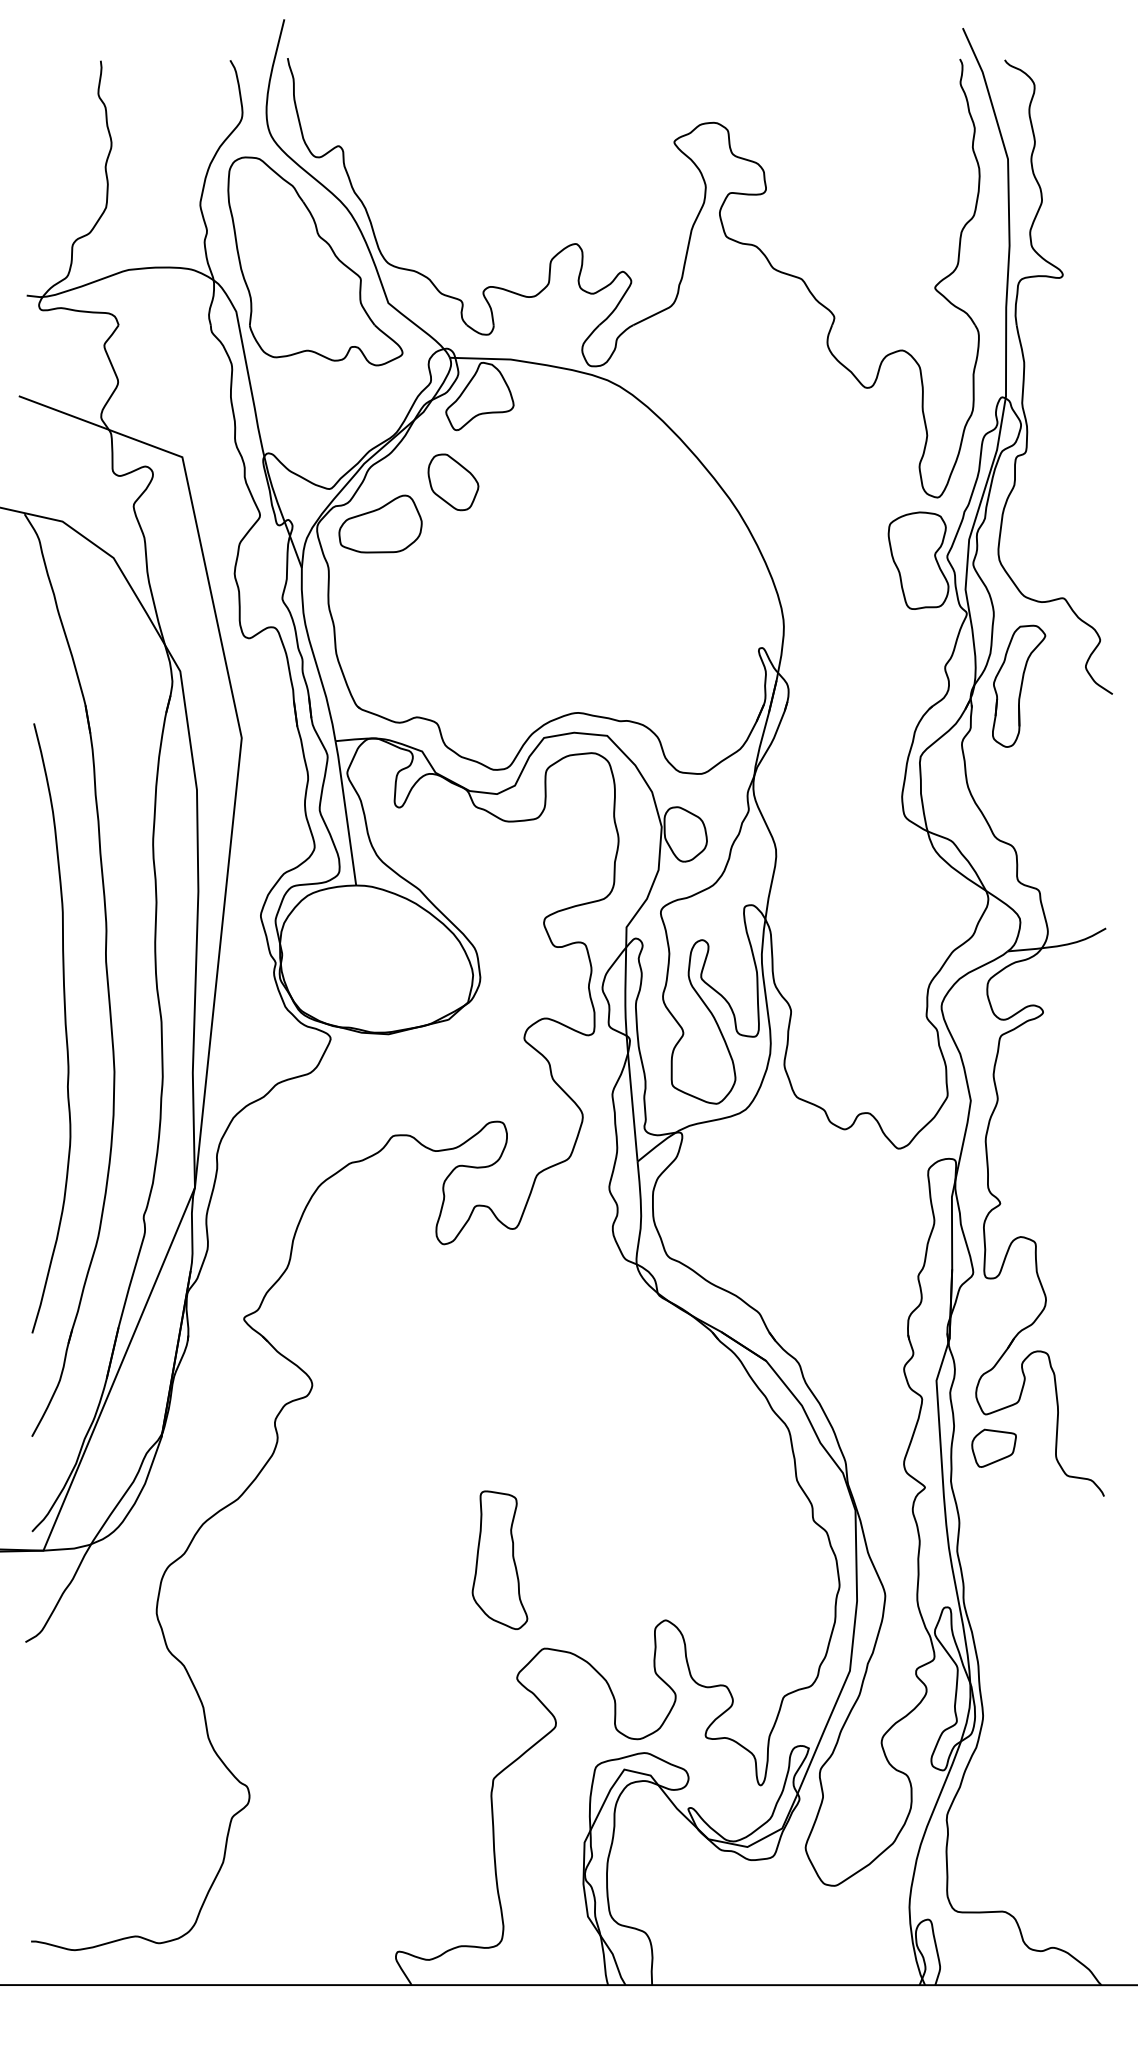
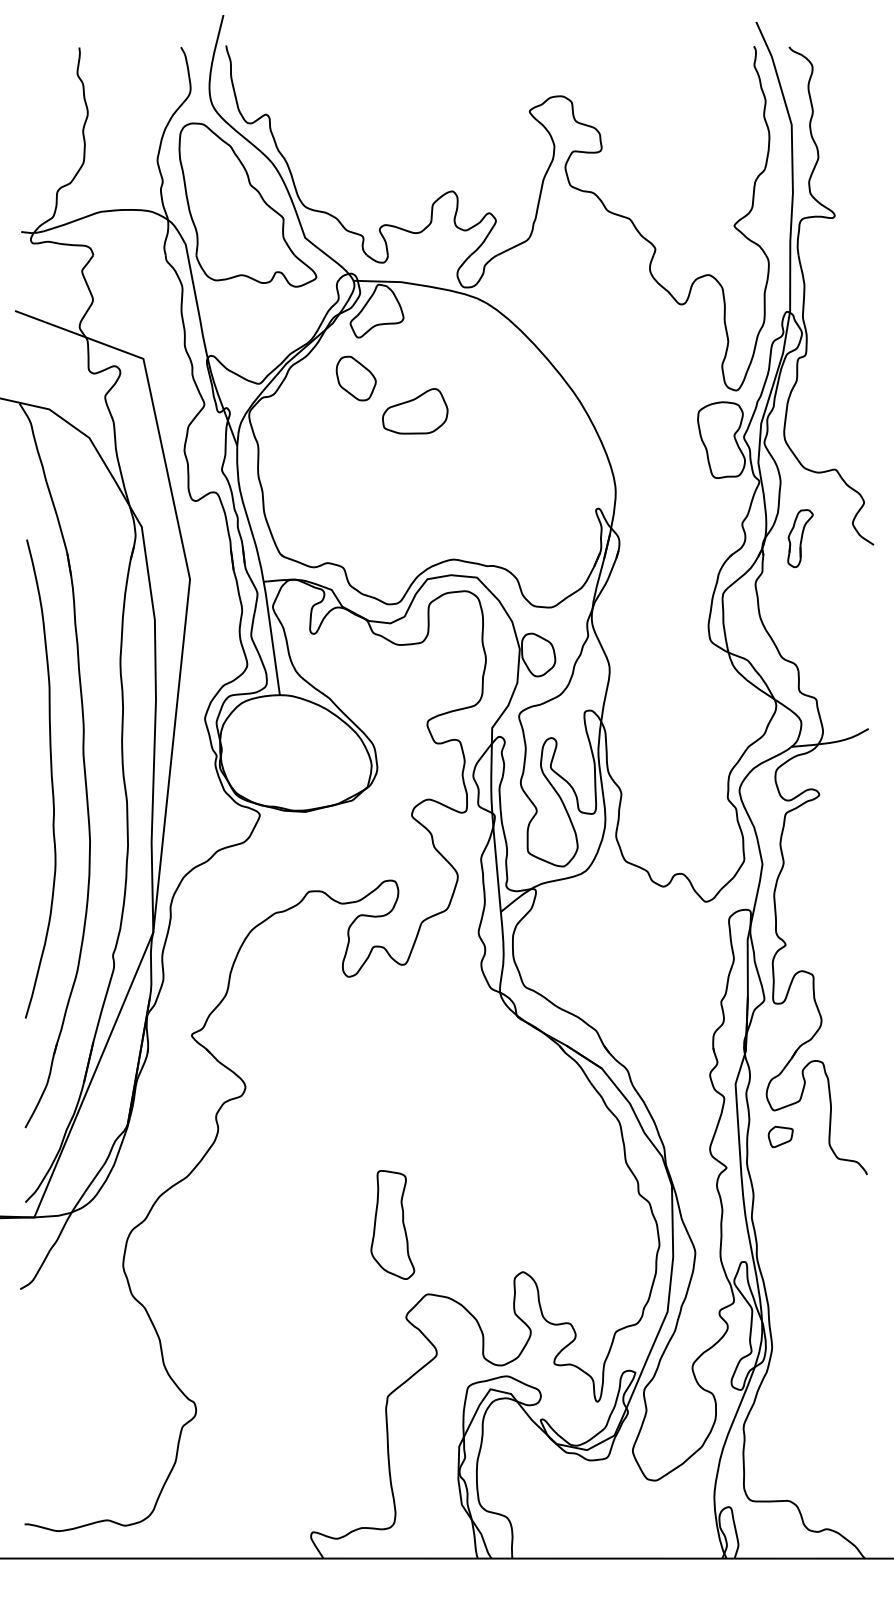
part: (380, 523) -> (415, 410), moved
part: (1019, 685) -> (800, 538), size x0.6
curve: (64, 1025) -> (50, 776), moved
part: (993, 1447) -> (780, 1136), size x0.7

